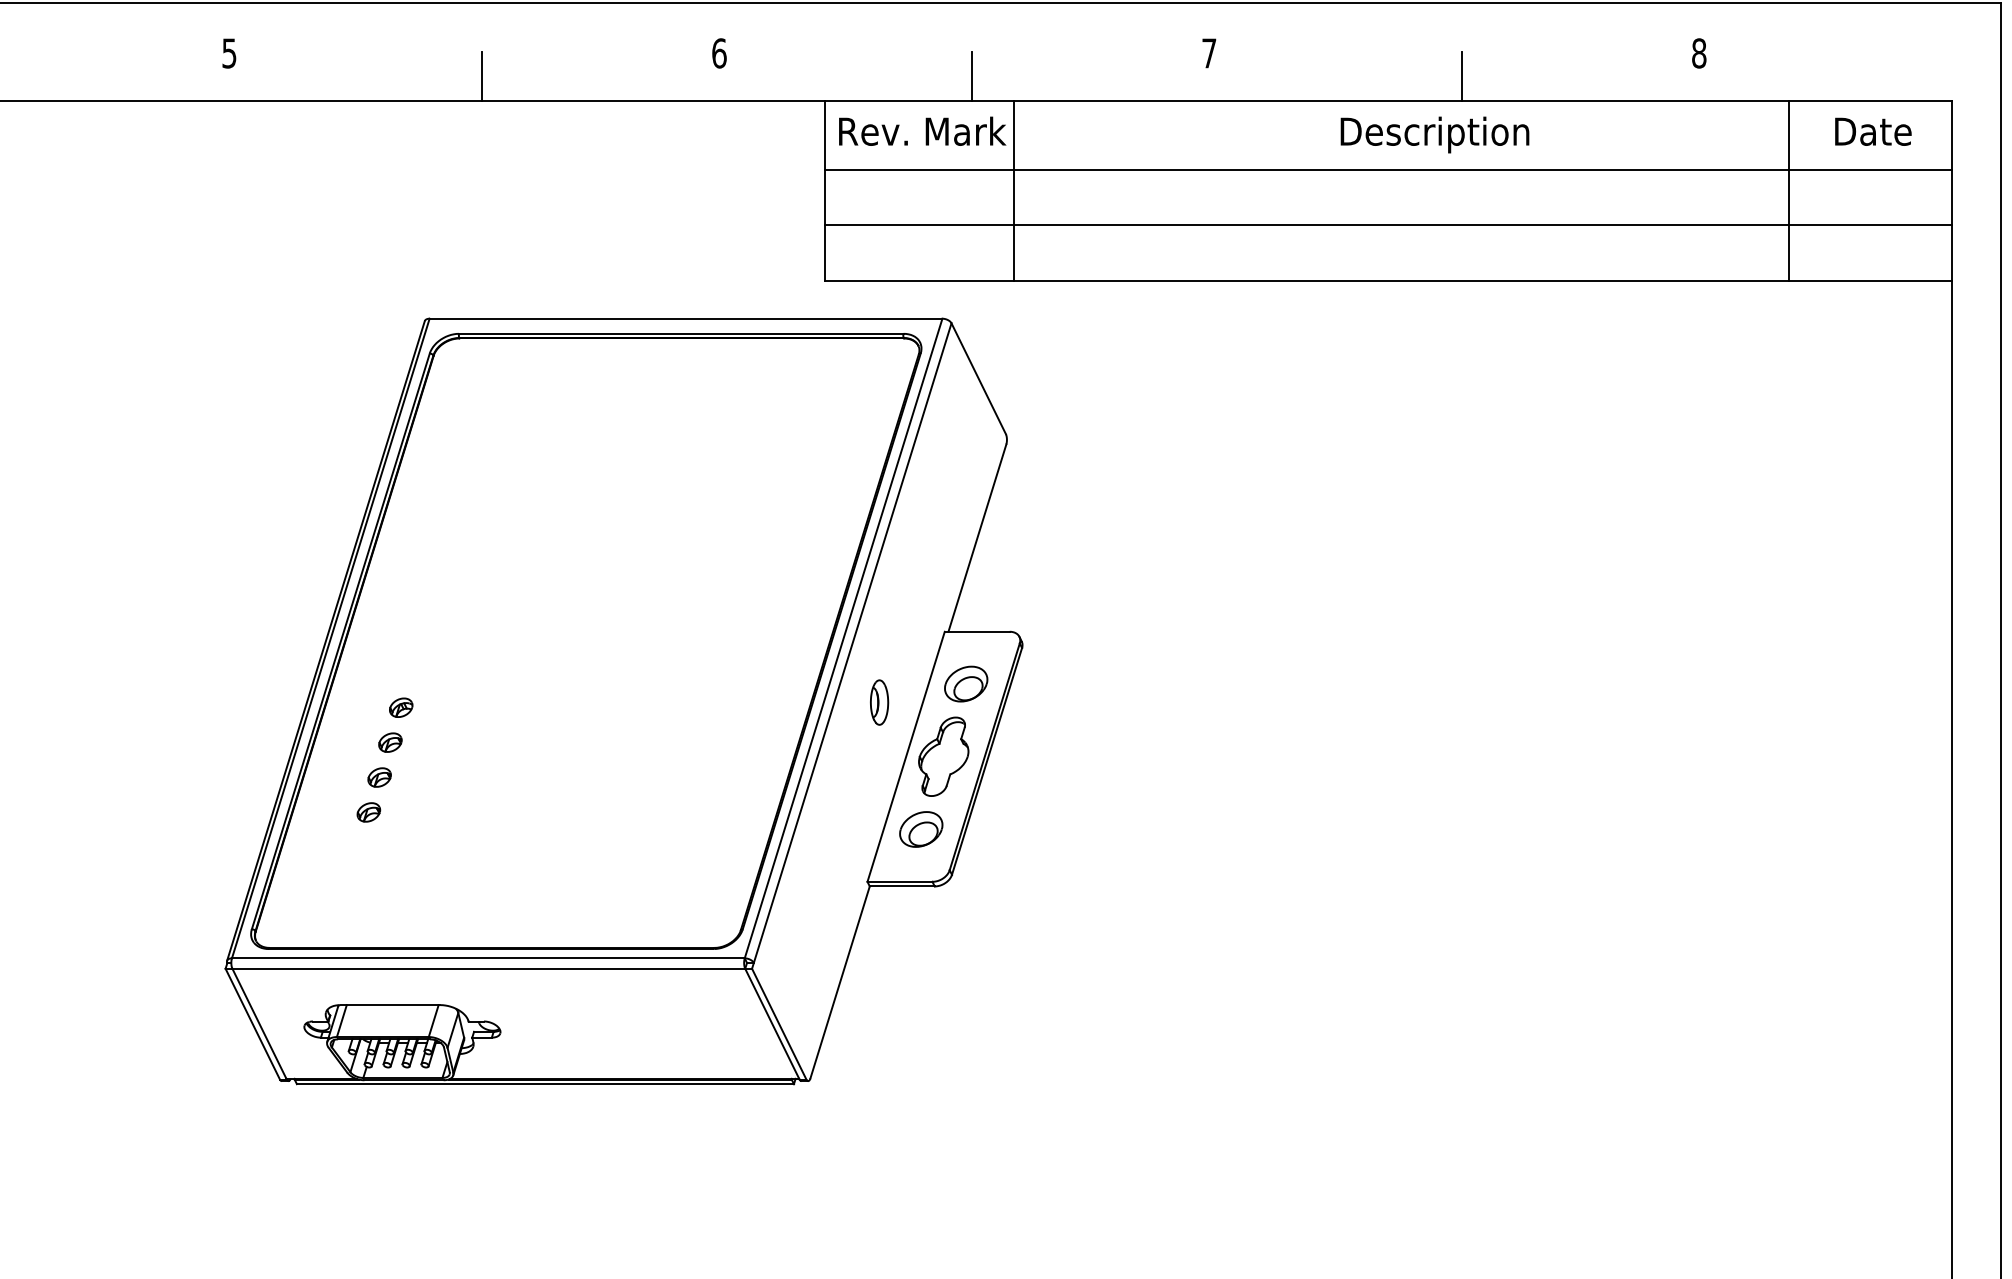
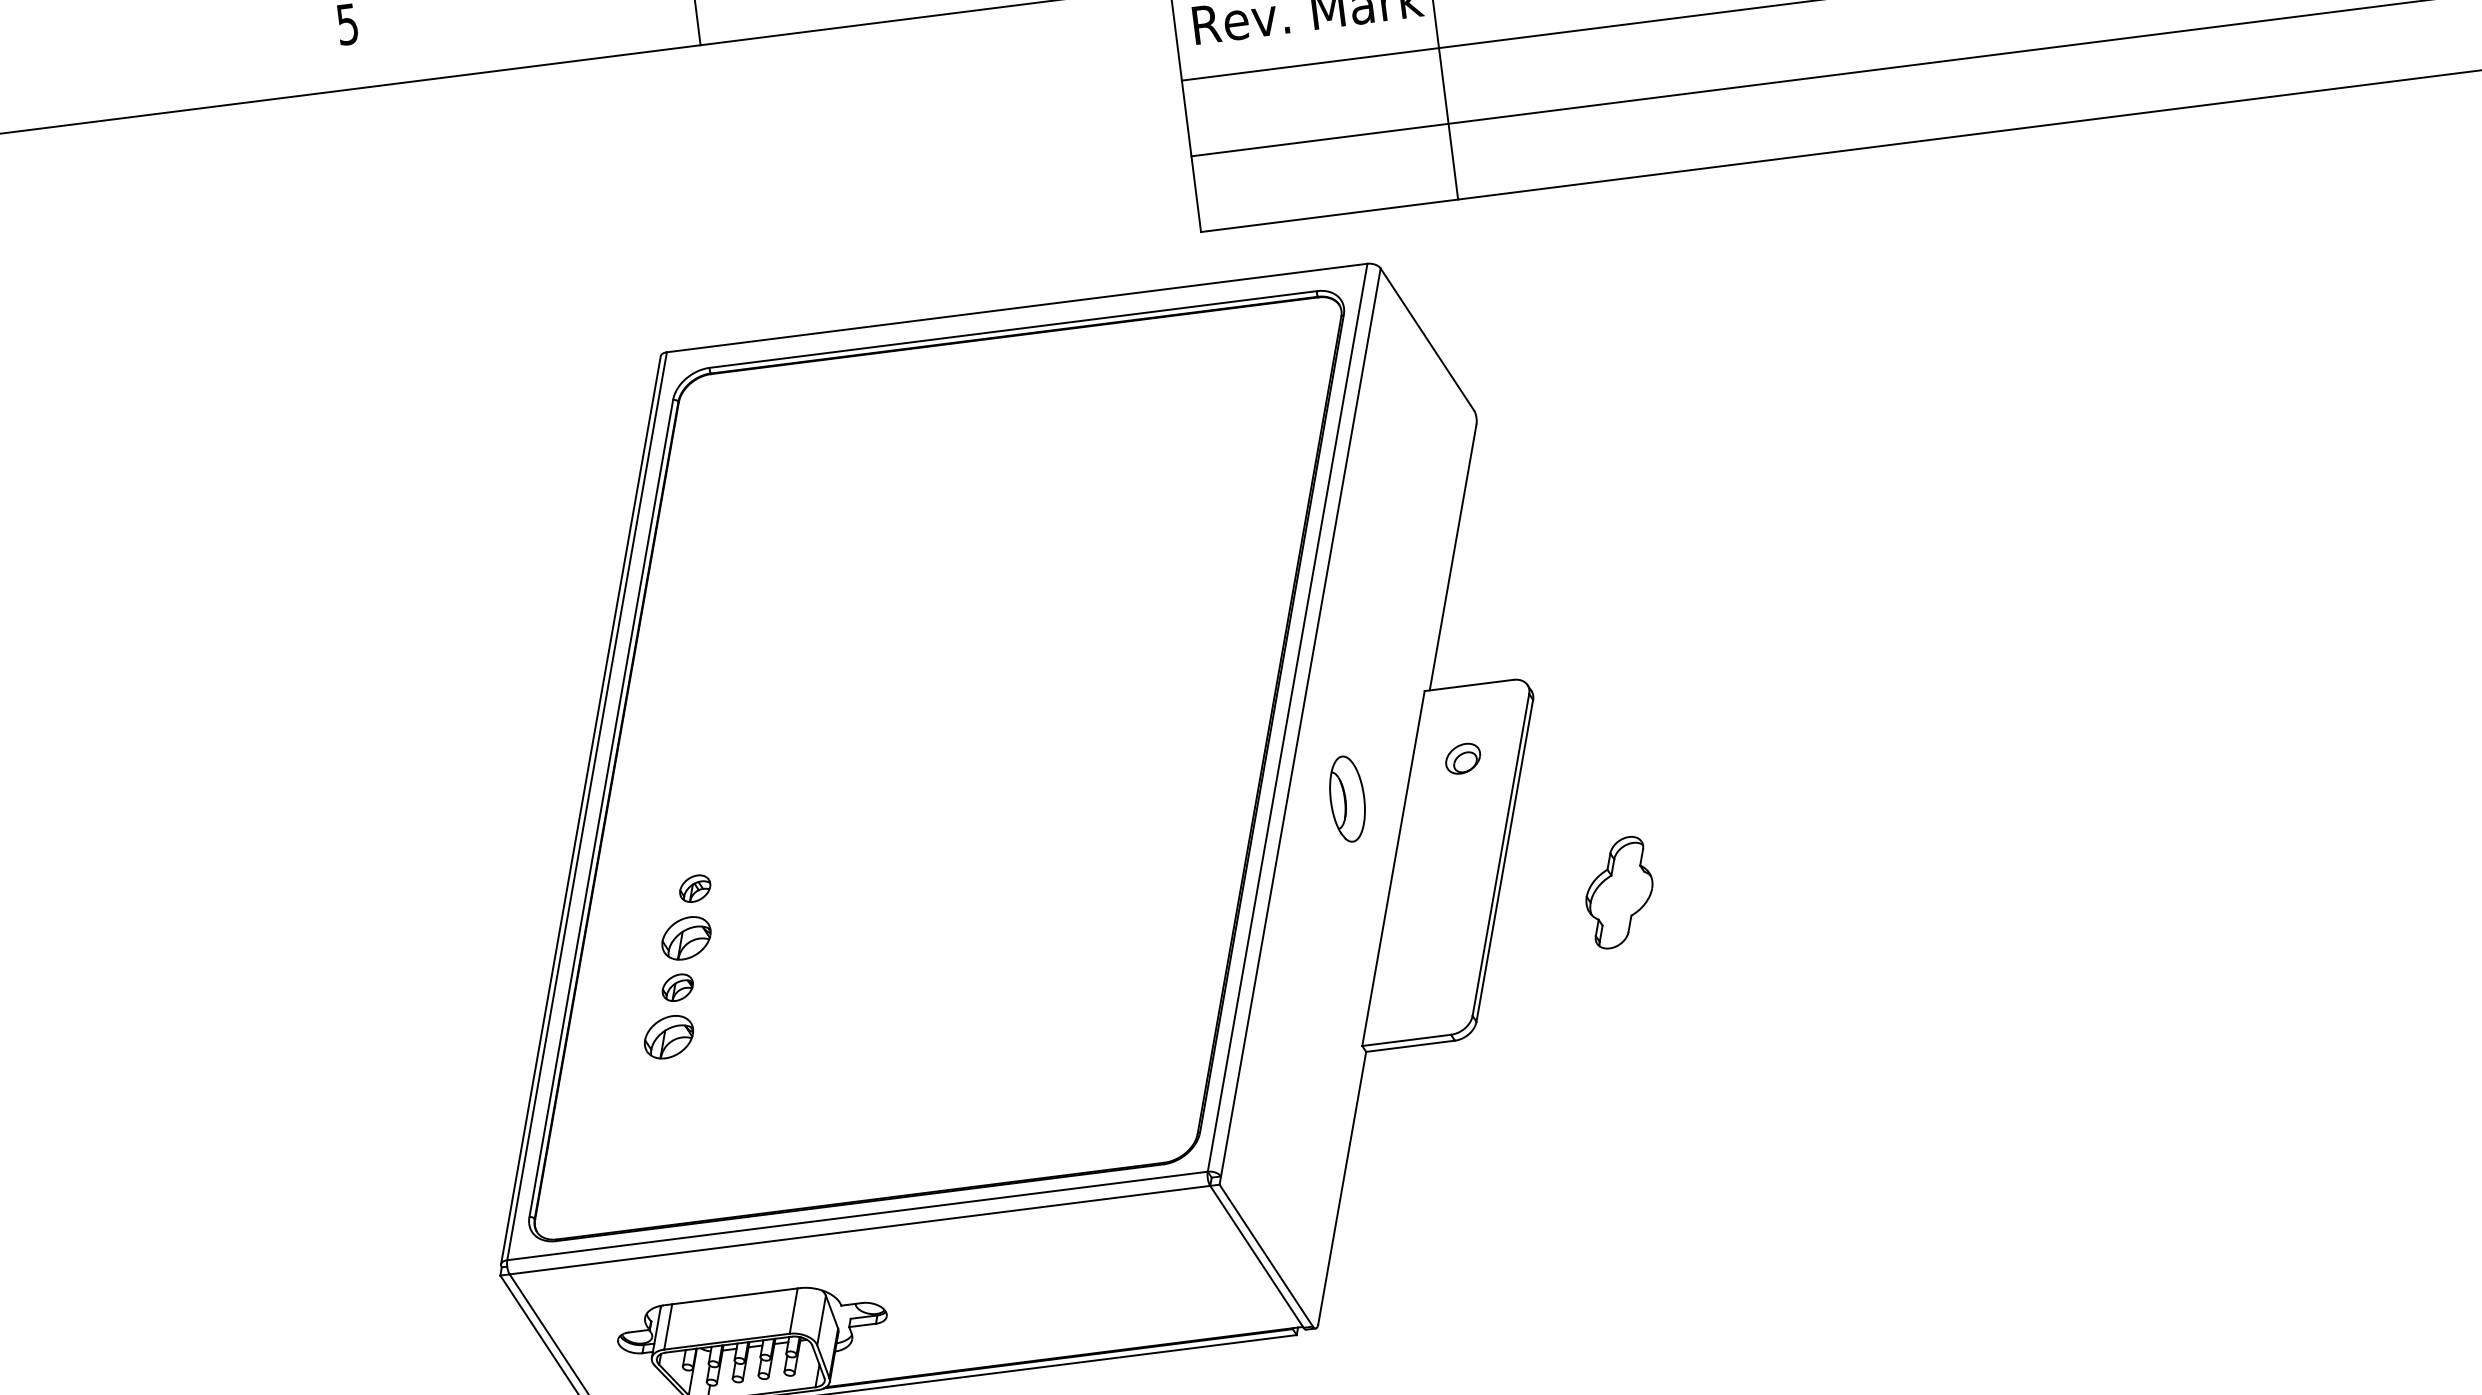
part: (966, 683) -> (1463, 757), size x0.6
part: (879, 702) -> (1347, 798), size x1.4
part: (390, 742) -> (686, 937), size x1.6
part: (943, 756) -> (1619, 892), moved
part: (368, 812) -> (668, 1037), size x1.6
part: (921, 829) -> (1427, 965), removed

